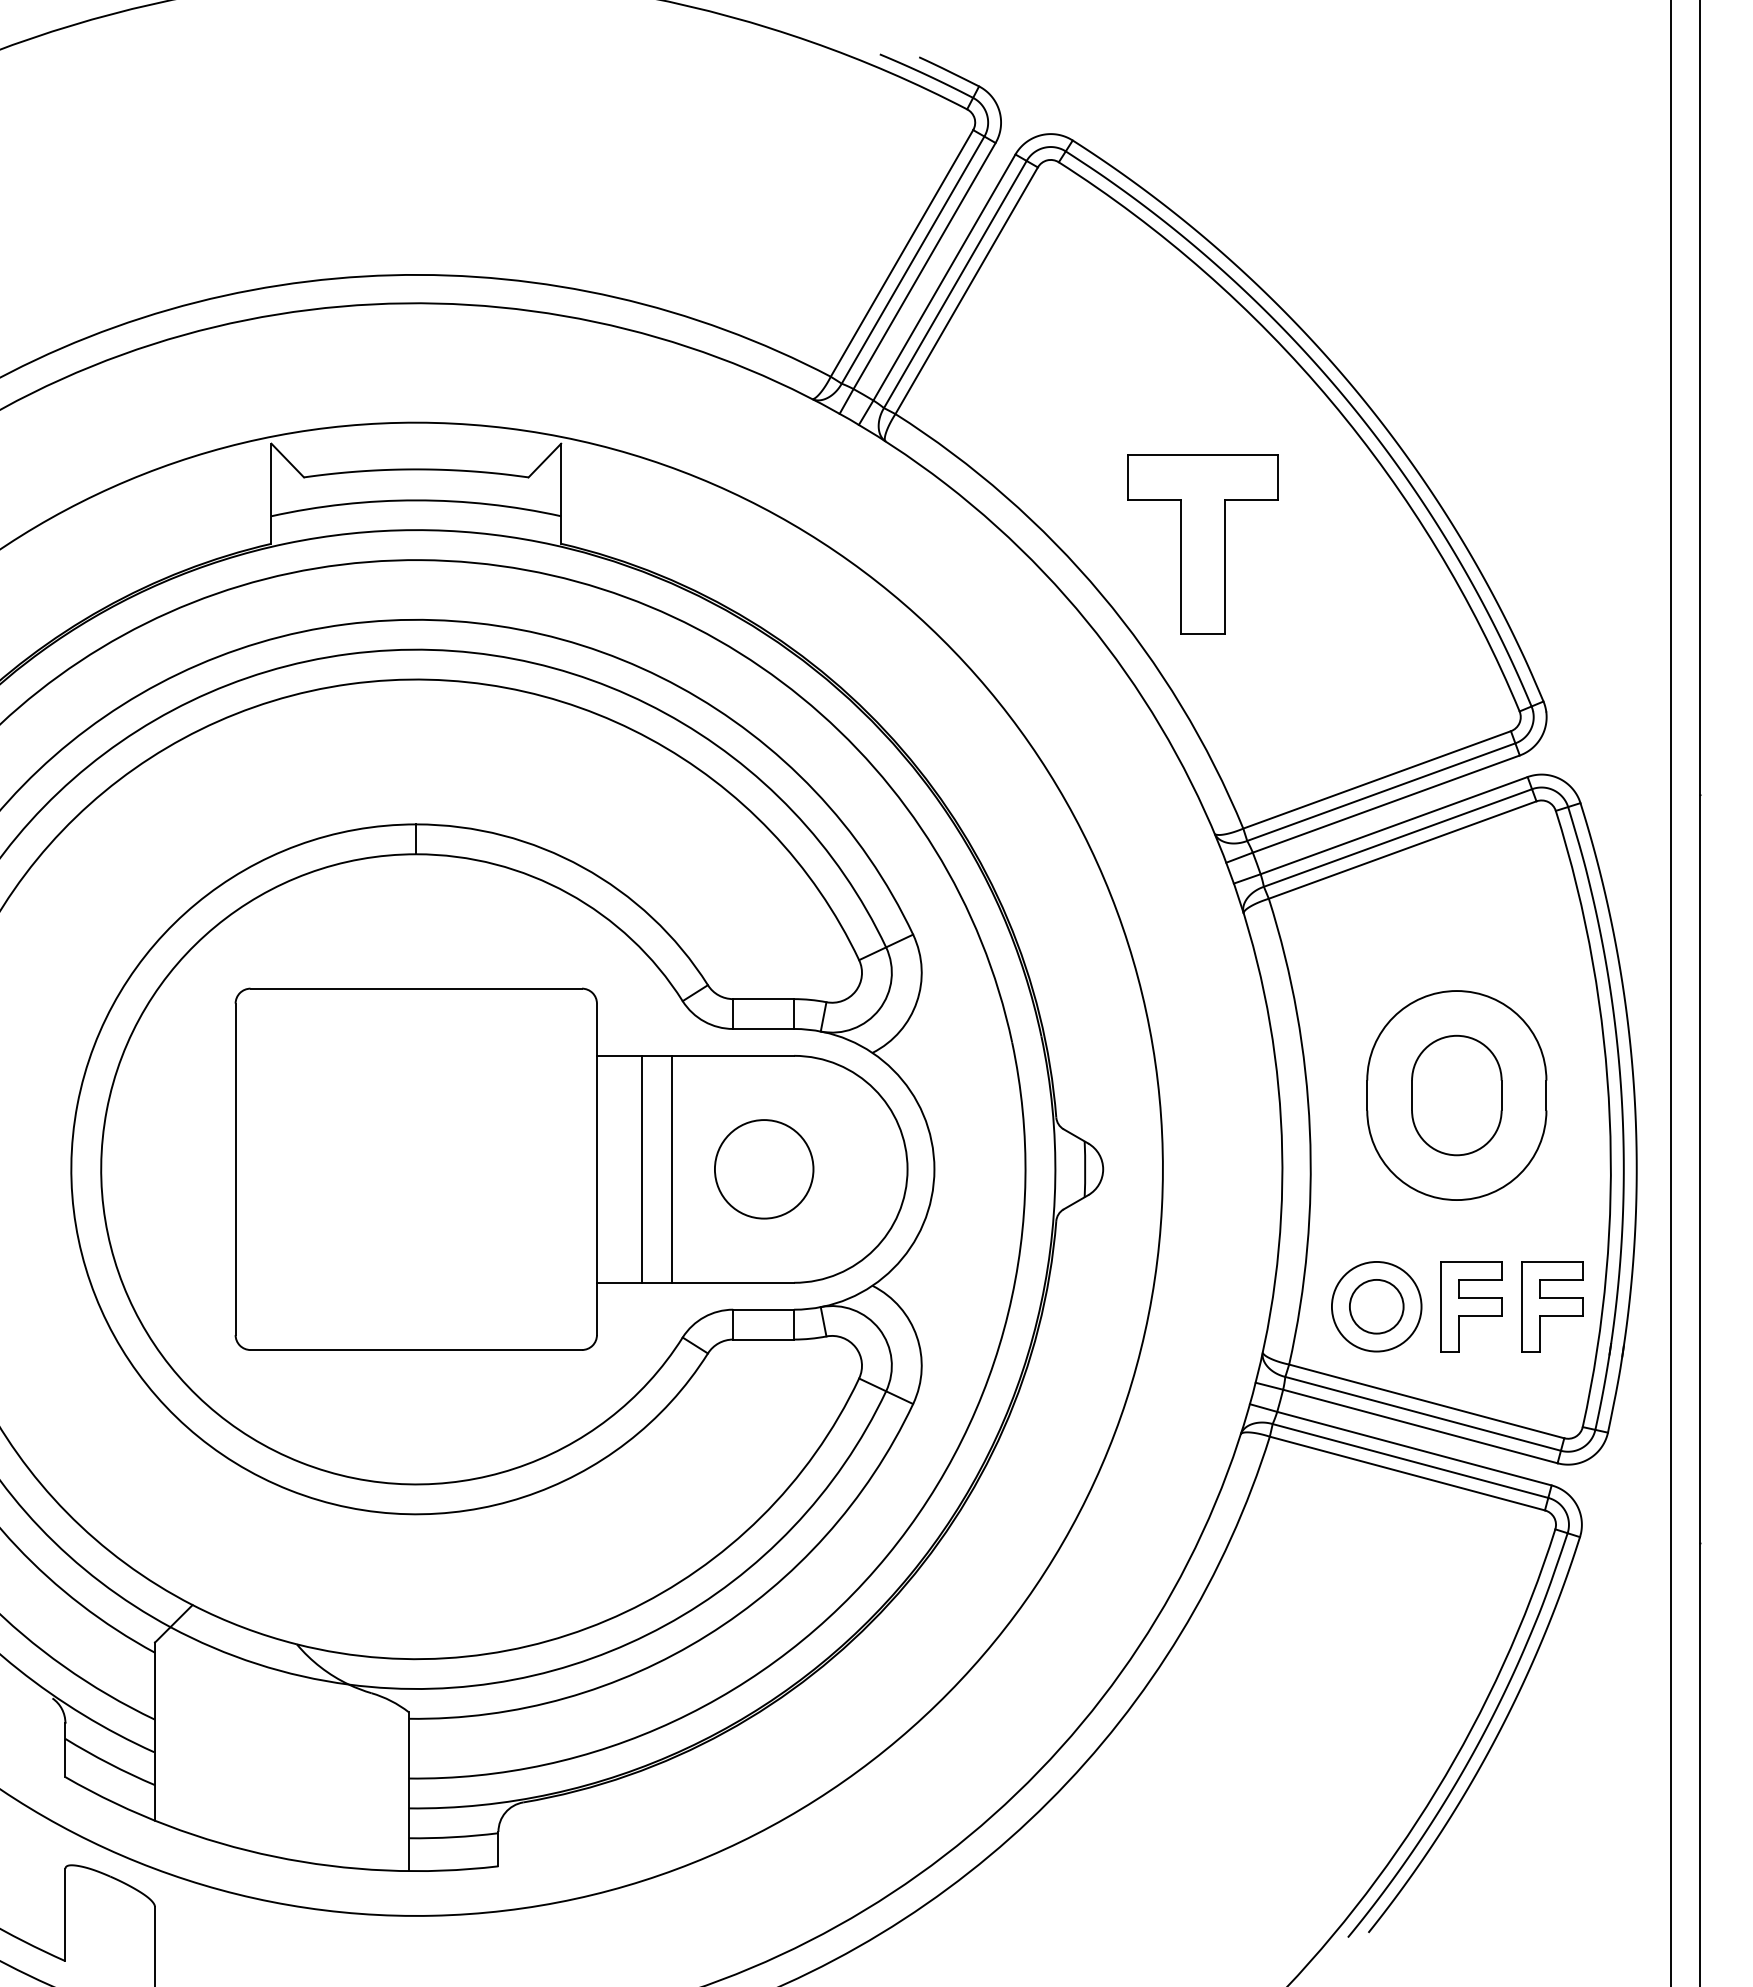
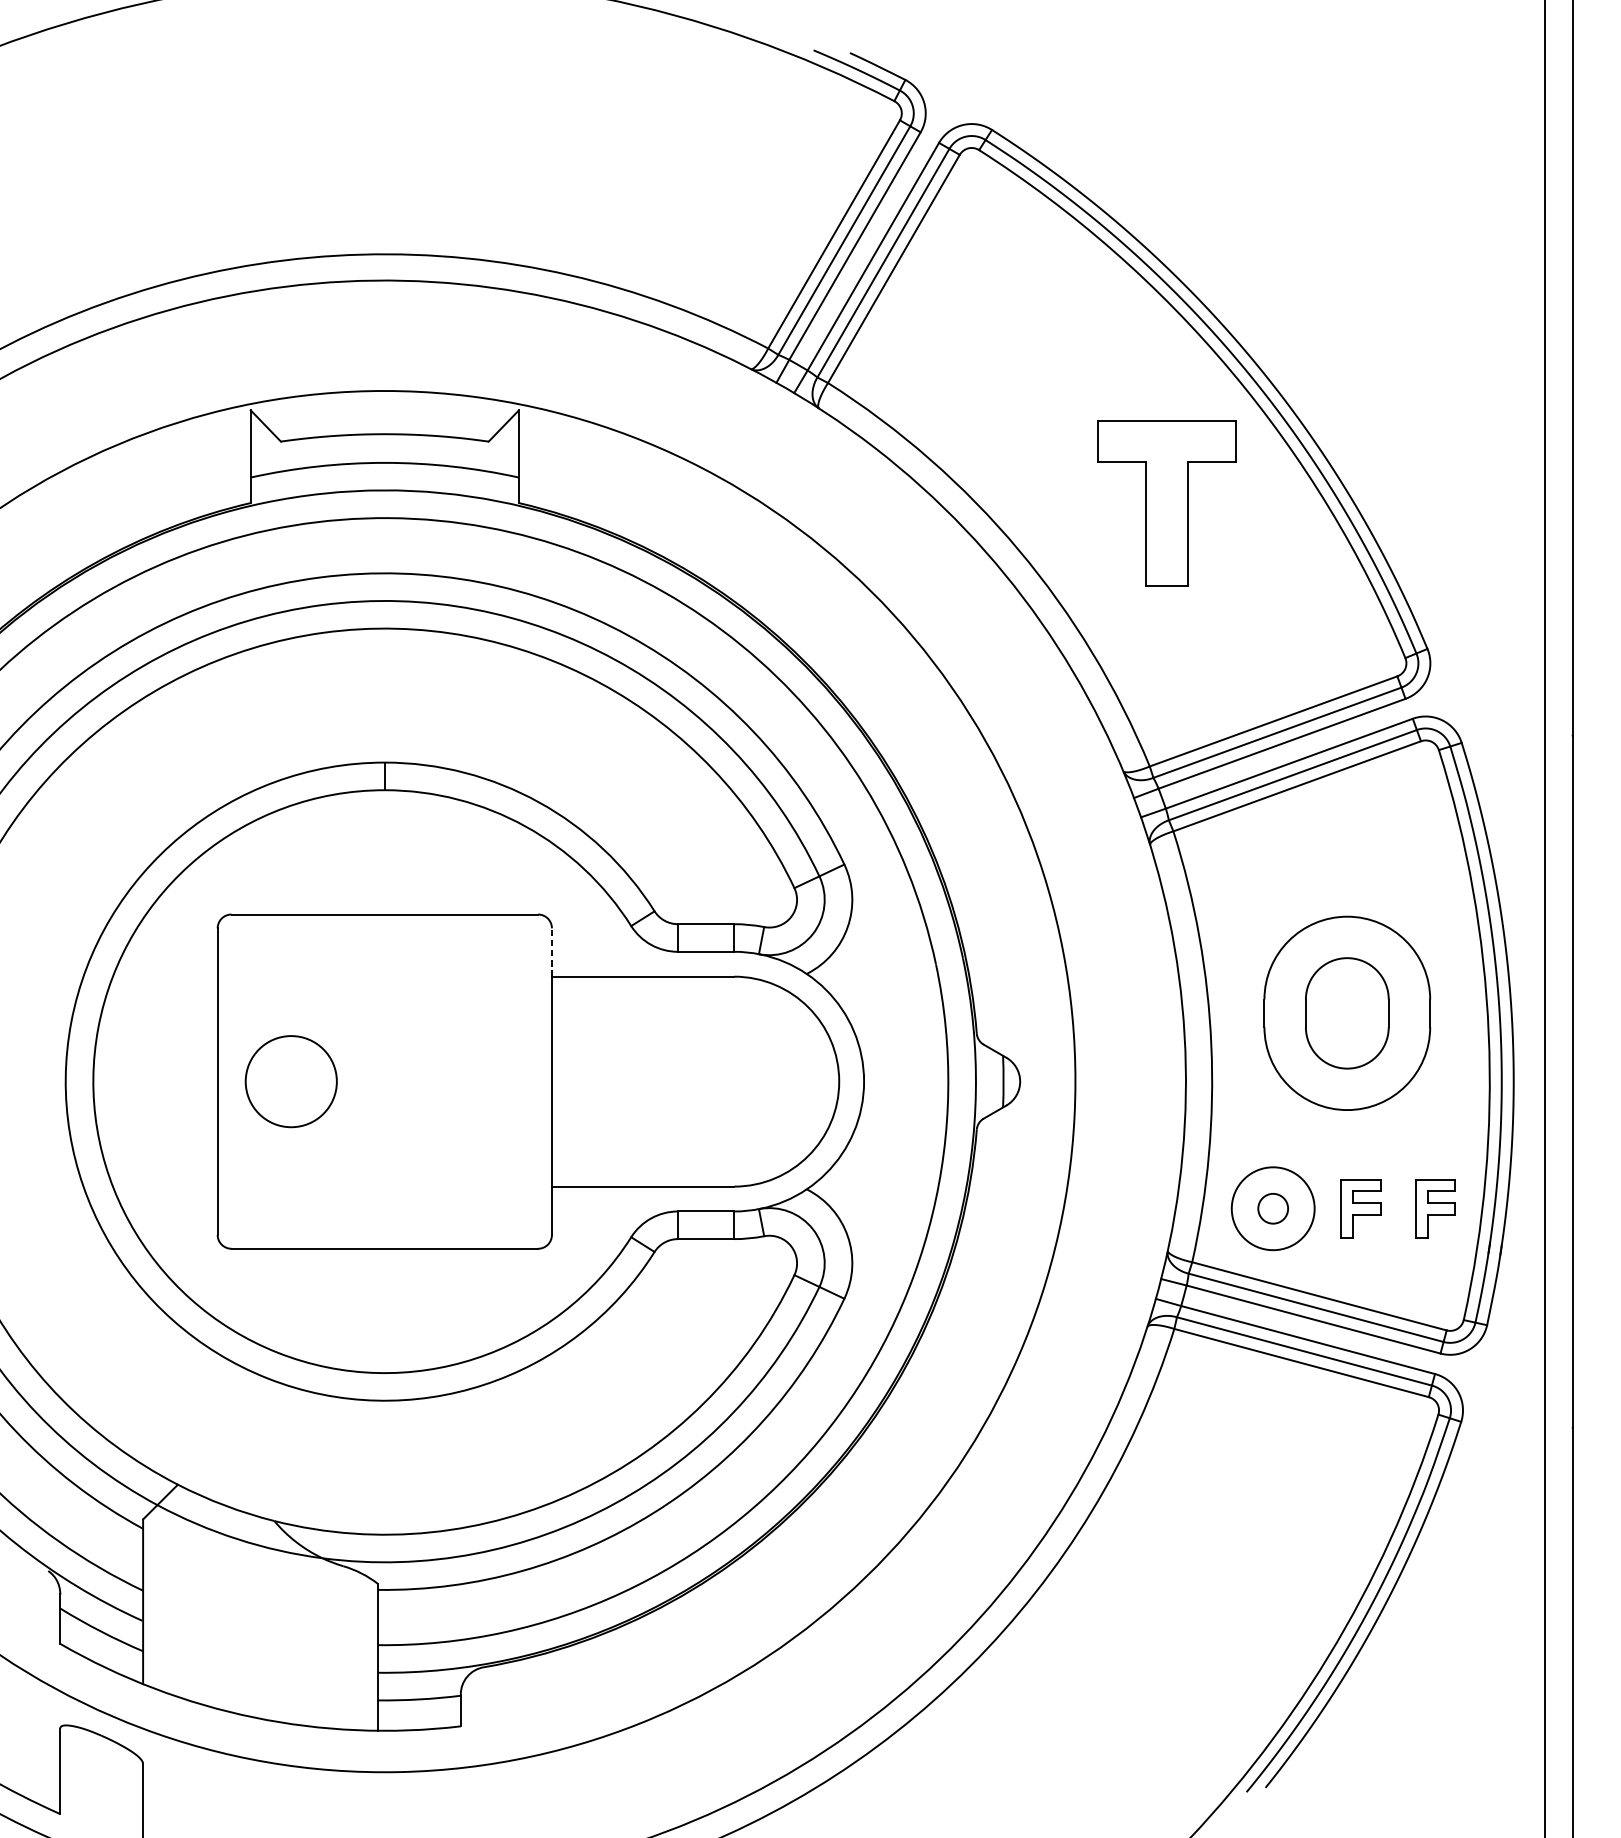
part: (1202, 544) -> (1166, 503), moved
line: (596, 1029) -> (551, 952), solid -> dashed
line: (641, 1168) -> (593, 1080), removed
line: (671, 1168) -> (620, 1080), removed
circle: (764, 1169) -> (291, 1081), moved
circle: (1376, 1306) -> (1273, 1208), size x0.6
part: (1471, 1306) -> (1360, 1208), size x0.7
part: (1552, 1306) -> (1435, 1208), size x0.7

